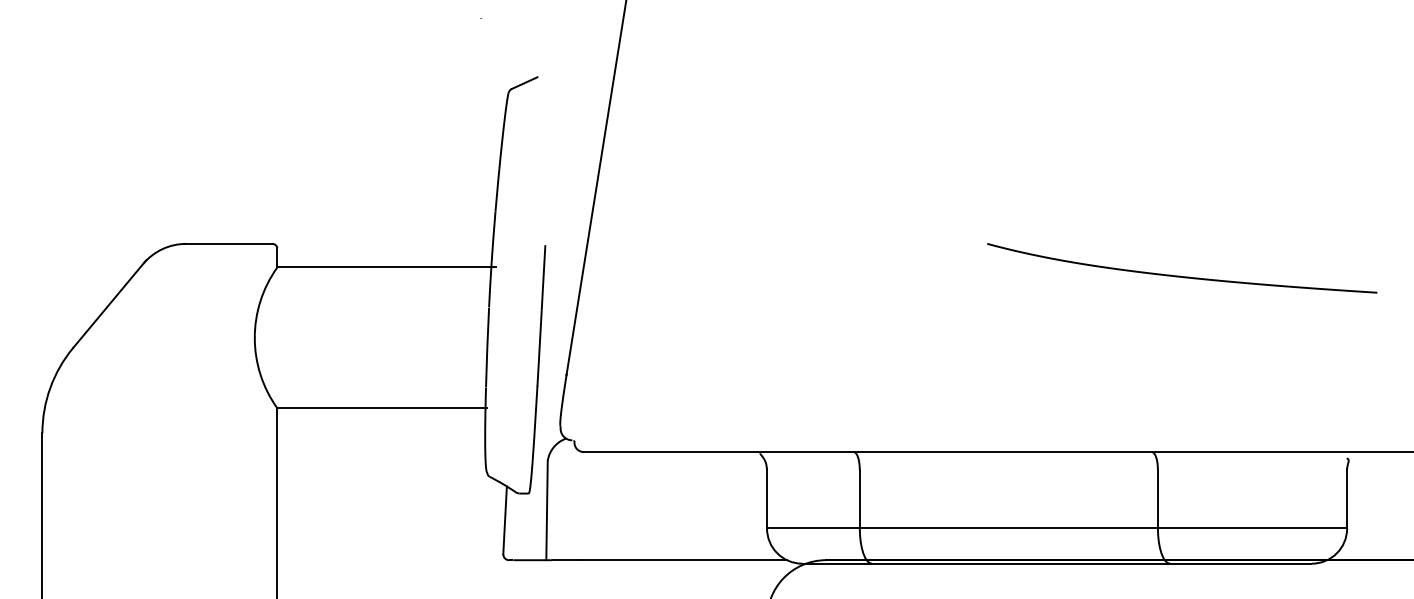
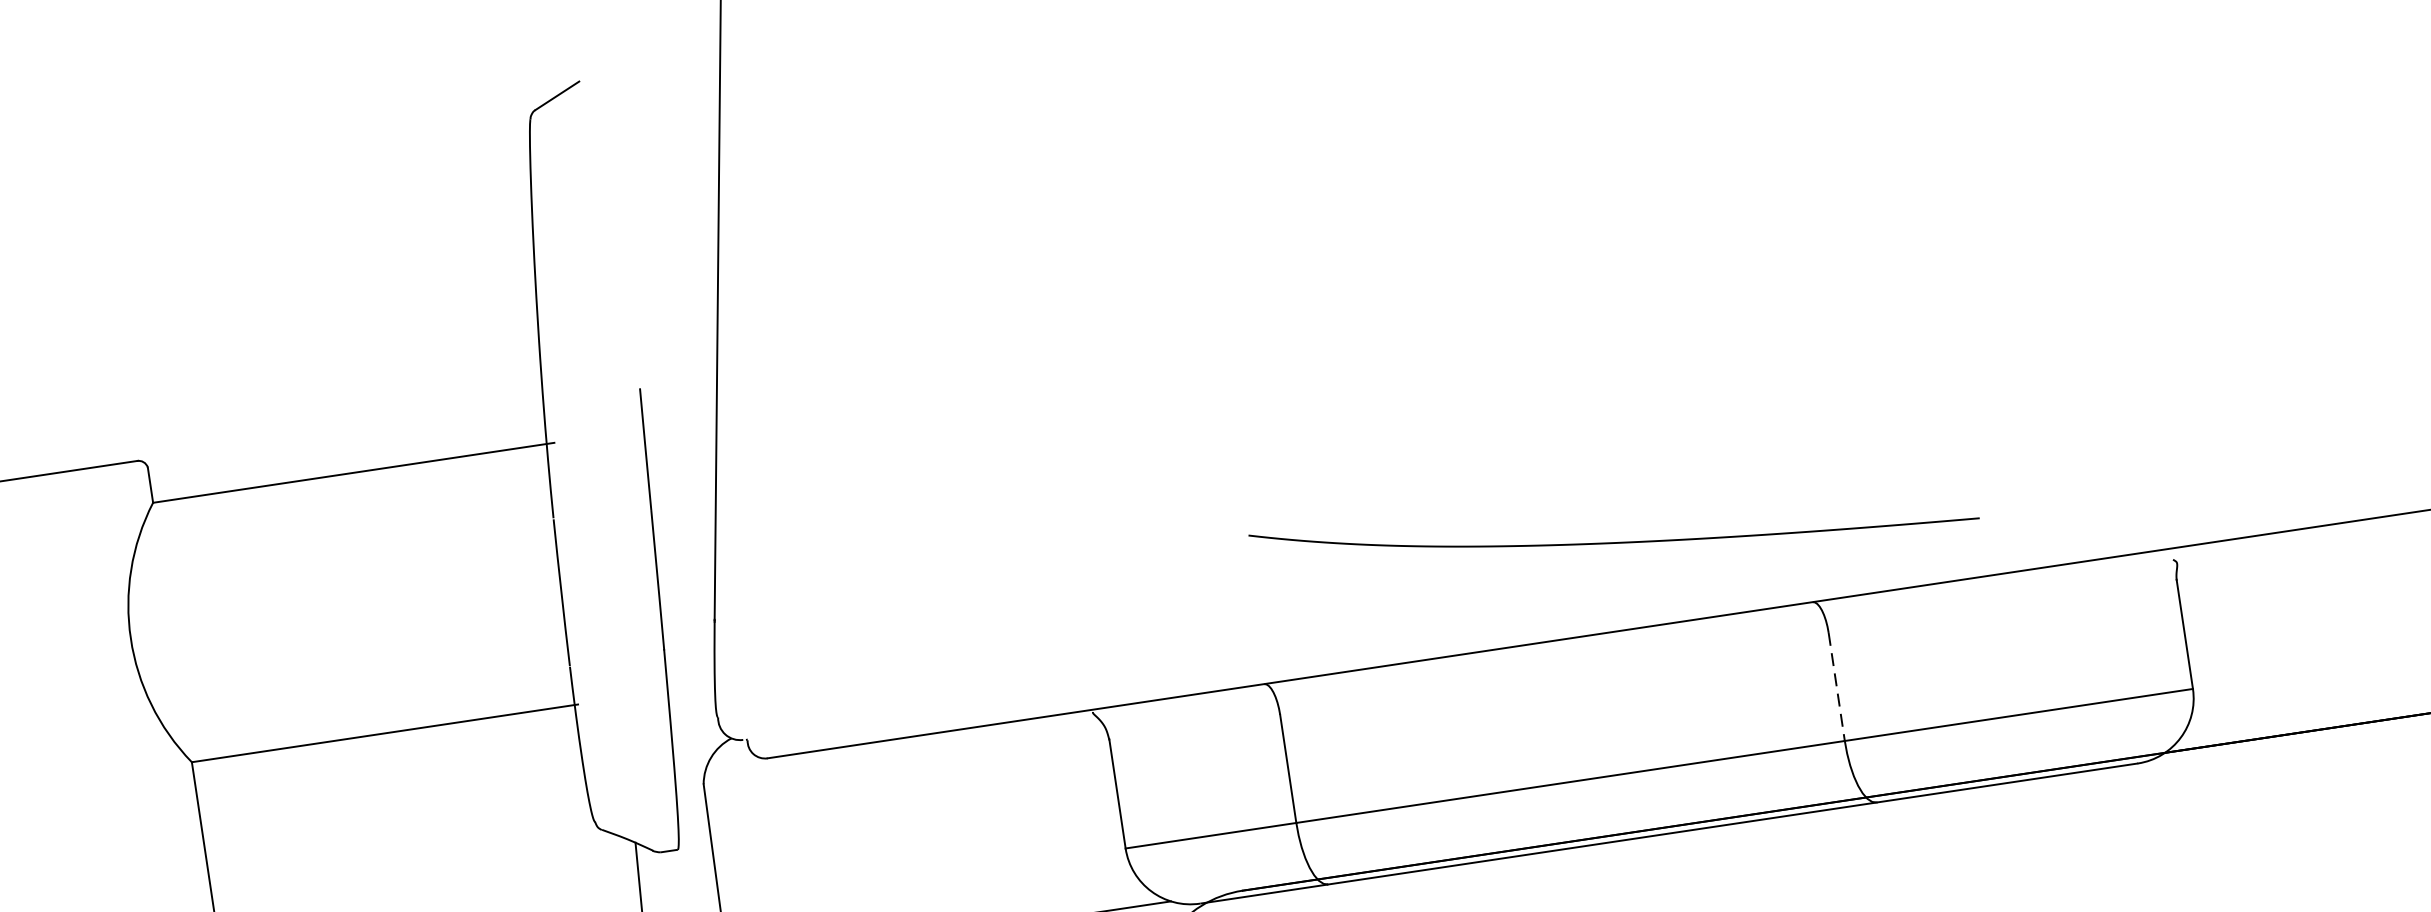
curve: (1180, 275) -> (1612, 540), moved
line: (1157, 499) -> (1836, 687), solid -> dashed

